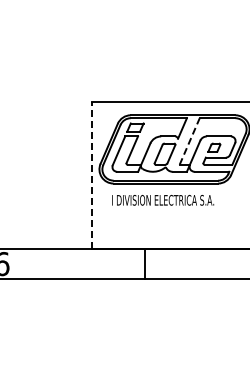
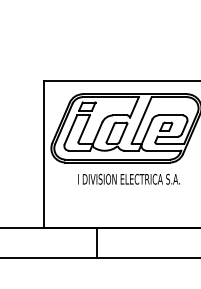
line: (189, 141) -> (141, 120), dashed -> solid
line: (92, 175) -> (44, 154), dashed -> solid
text: (163, 200) -> (129, 179), moved

